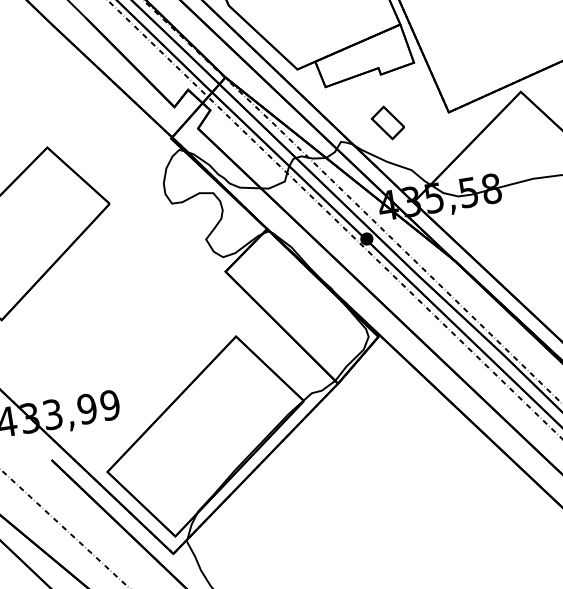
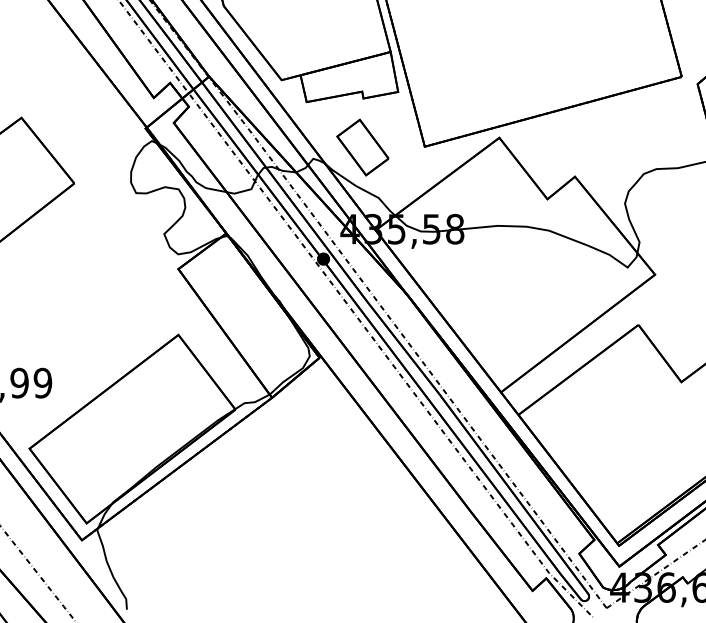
part: (387, 123) -> (362, 147), size x1.67

